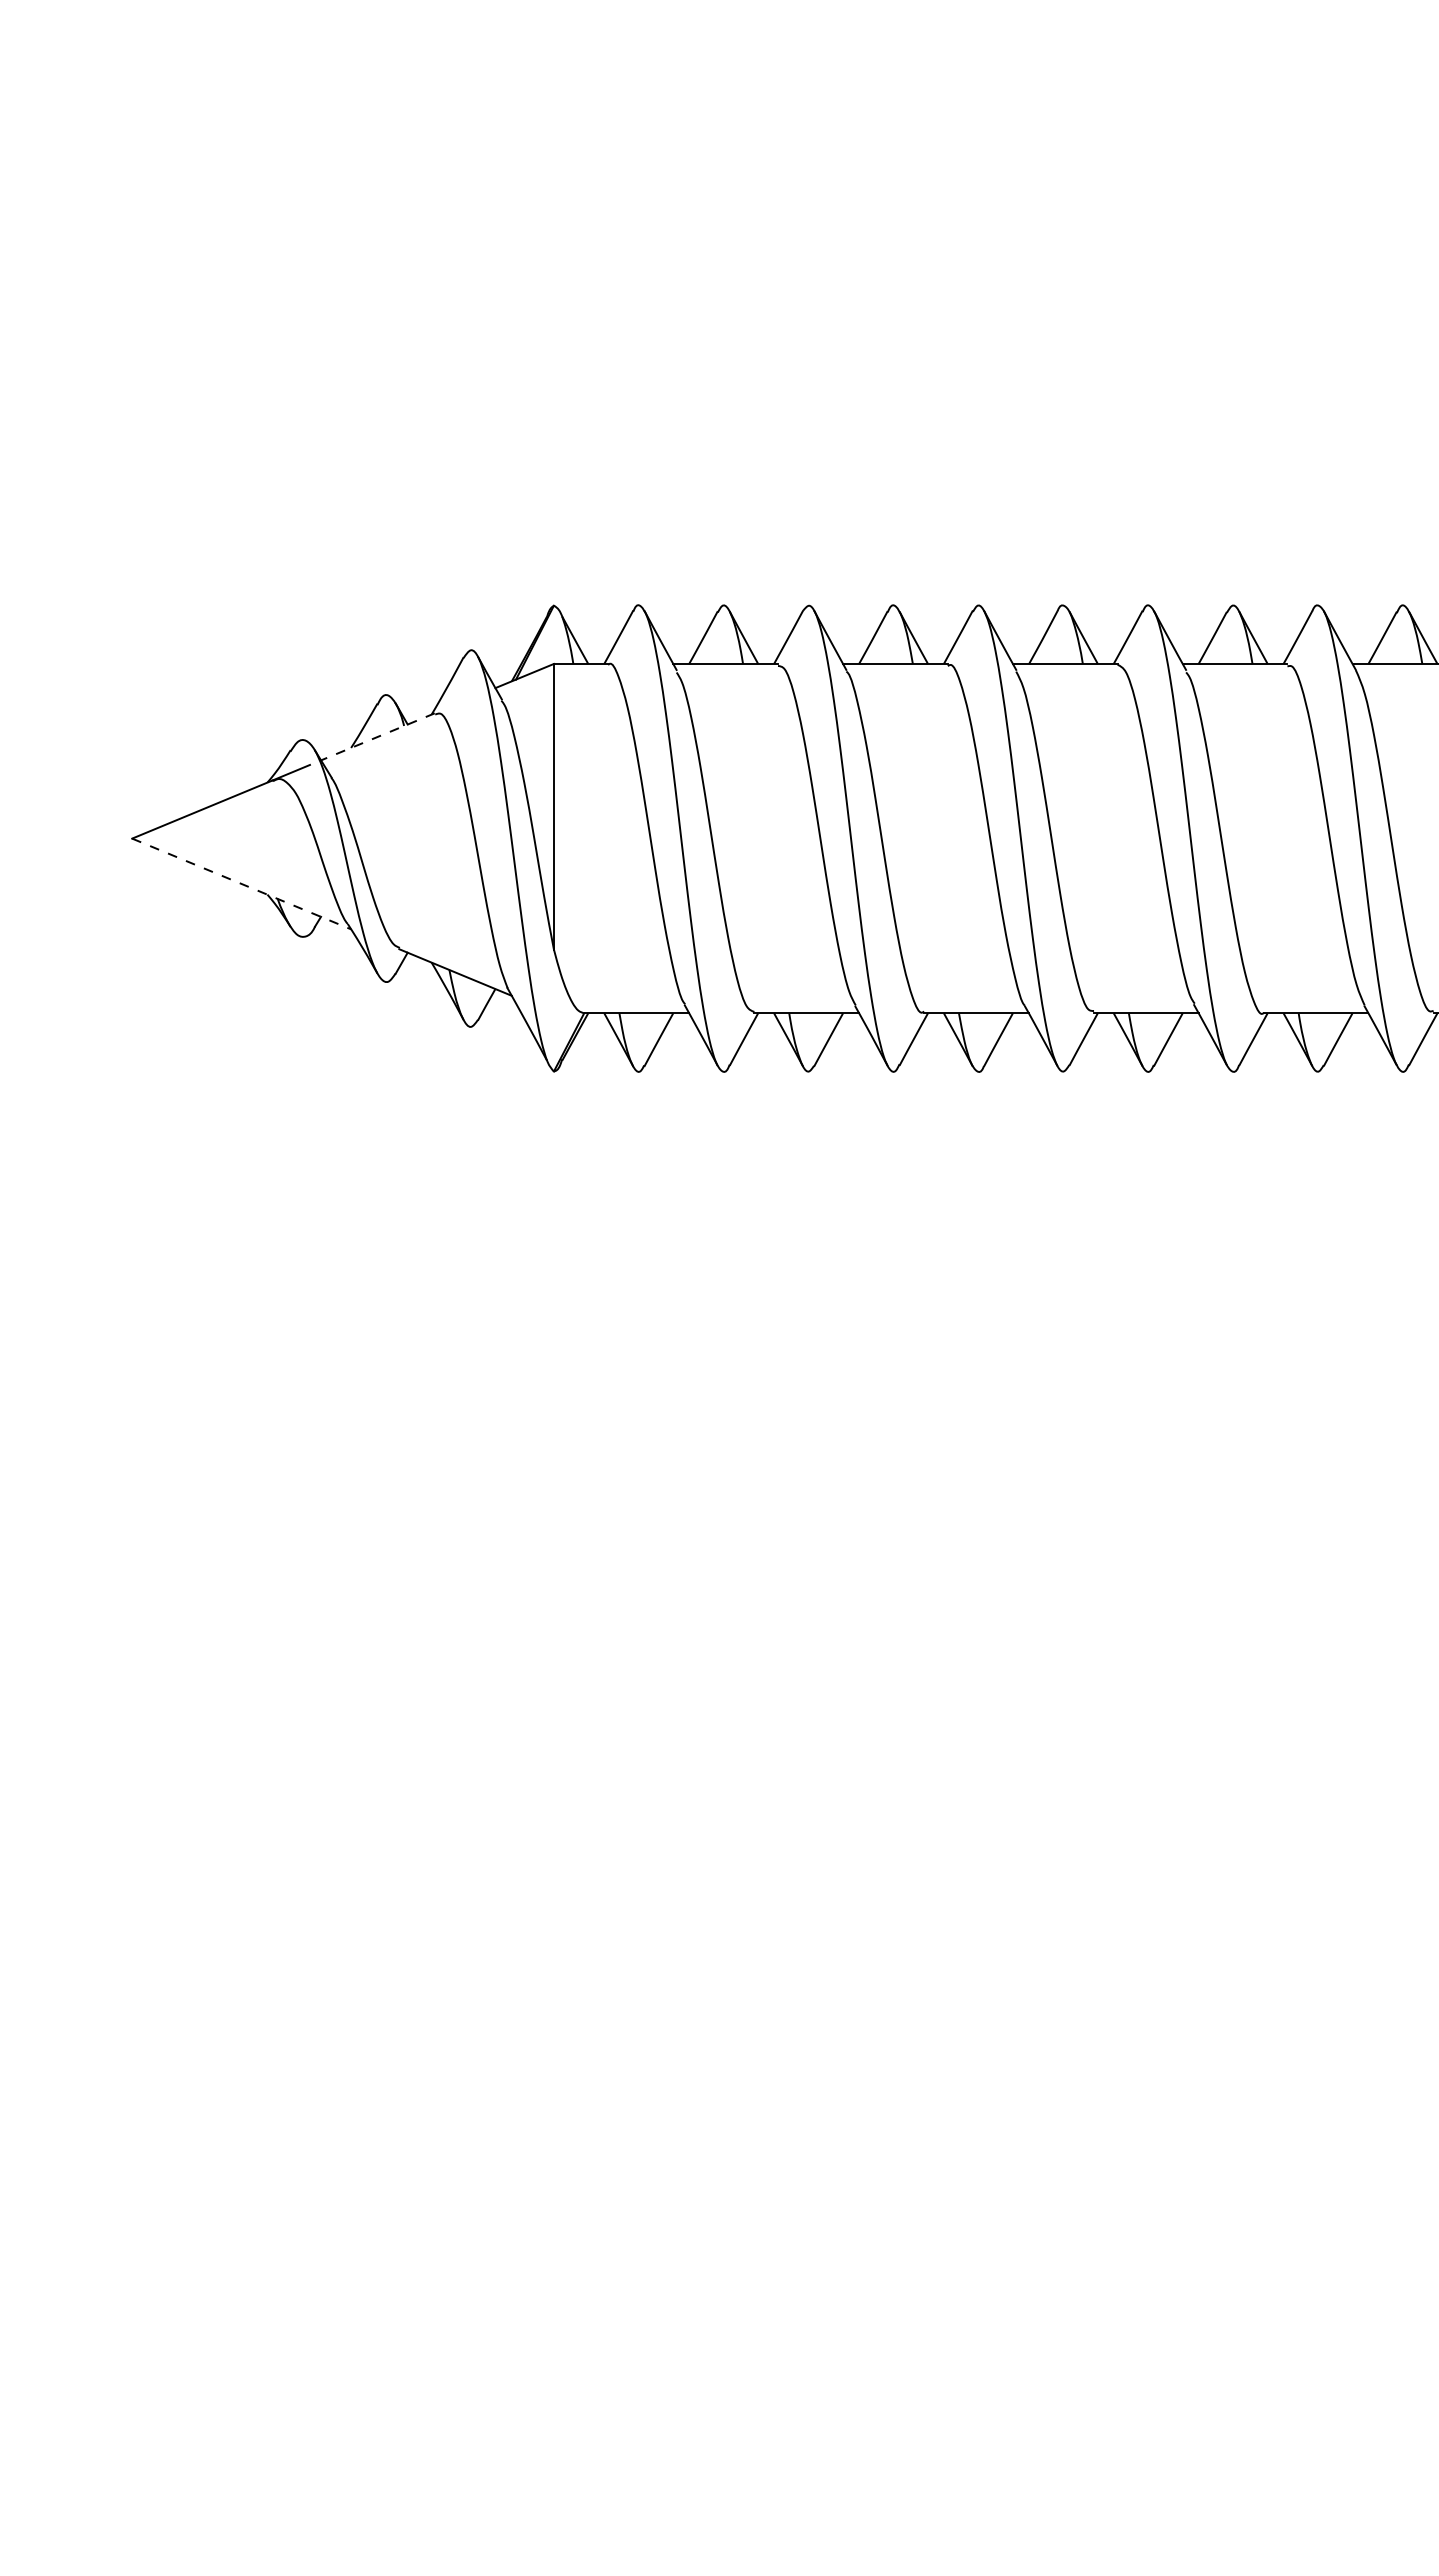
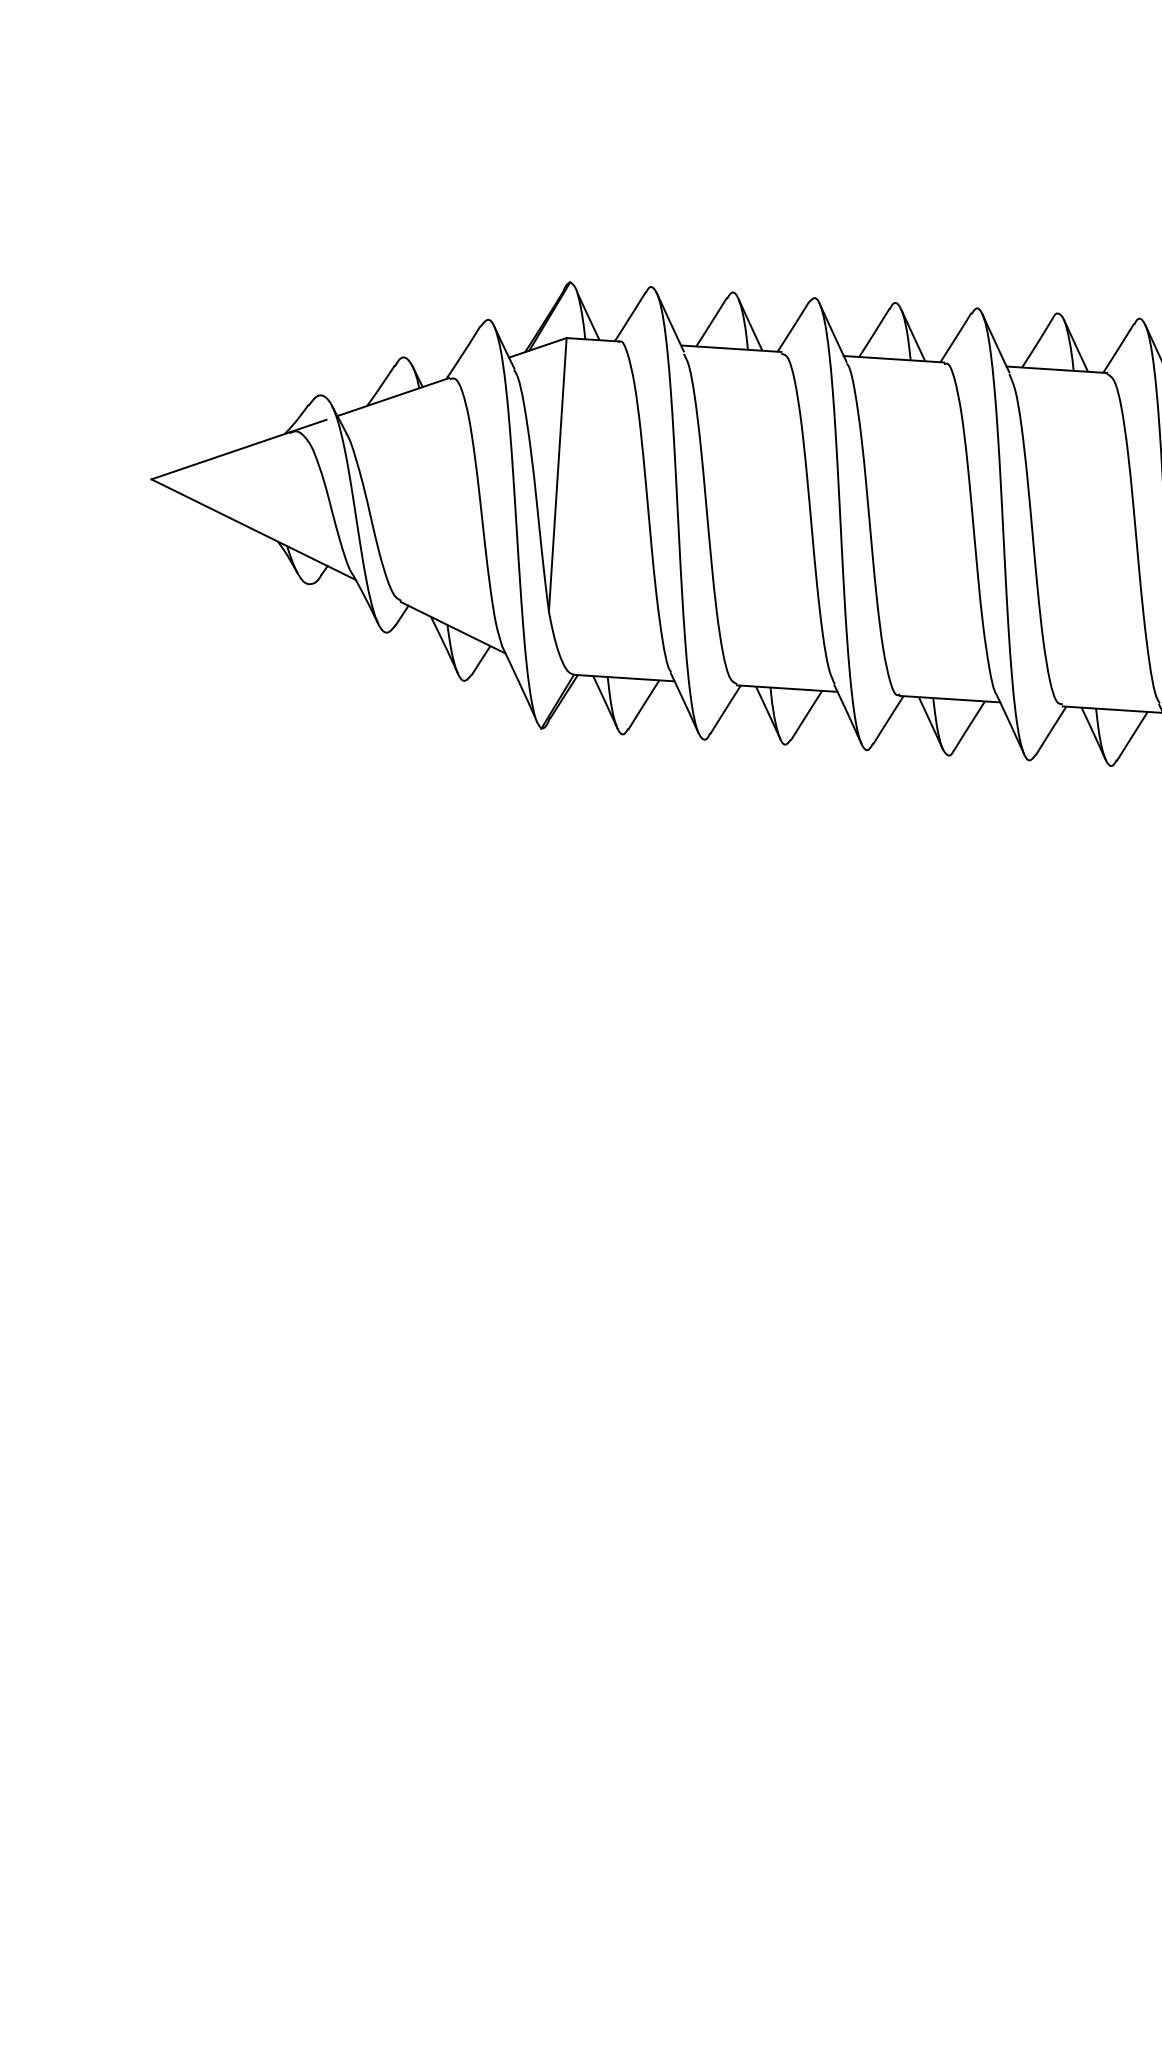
line: (377, 736) -> (392, 396), dashed -> solid
line: (242, 884) -> (254, 530), dashed -> solid

